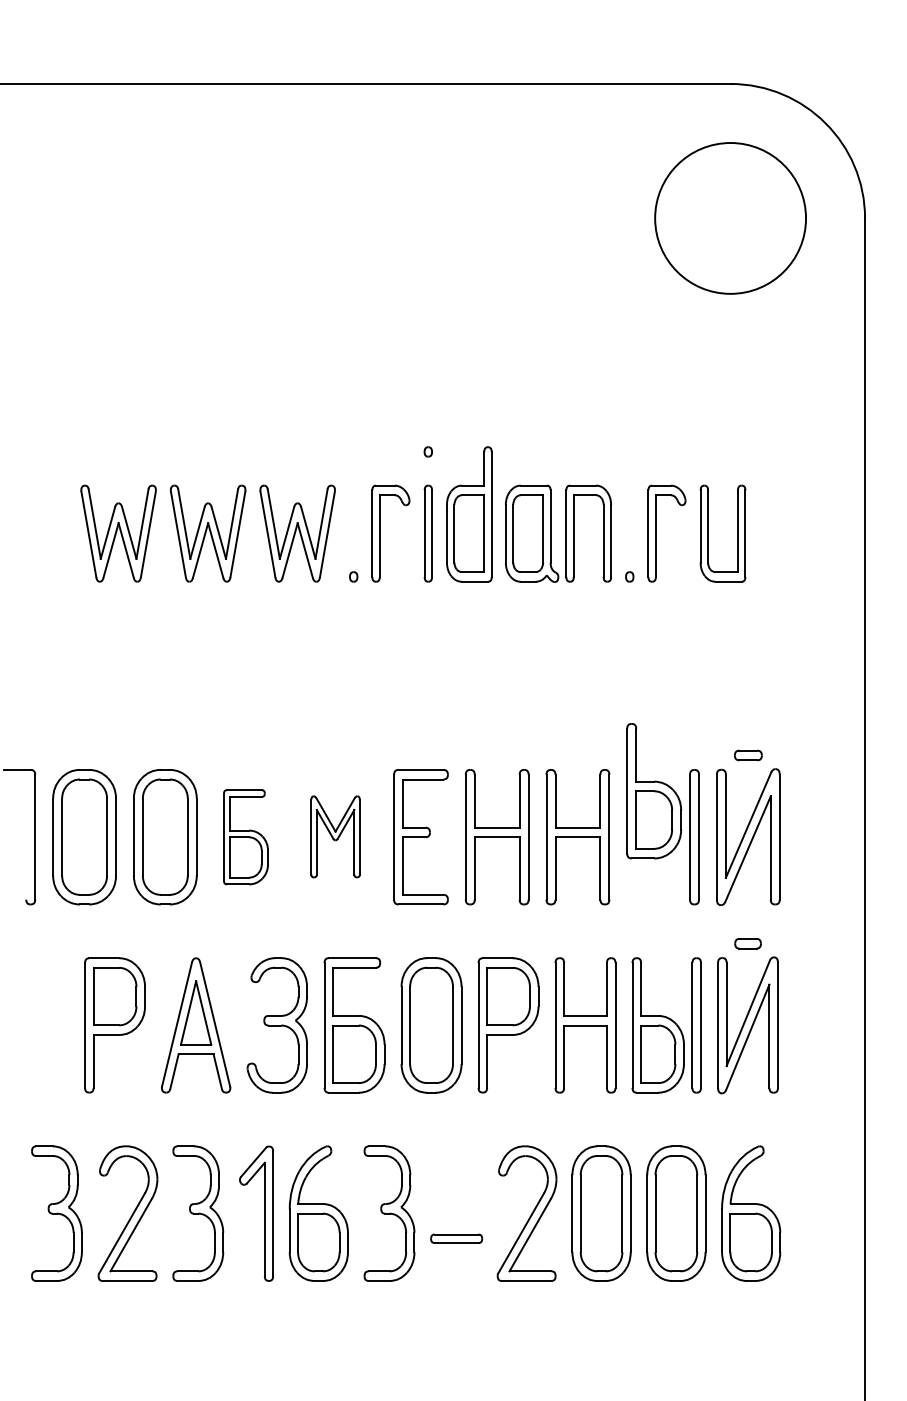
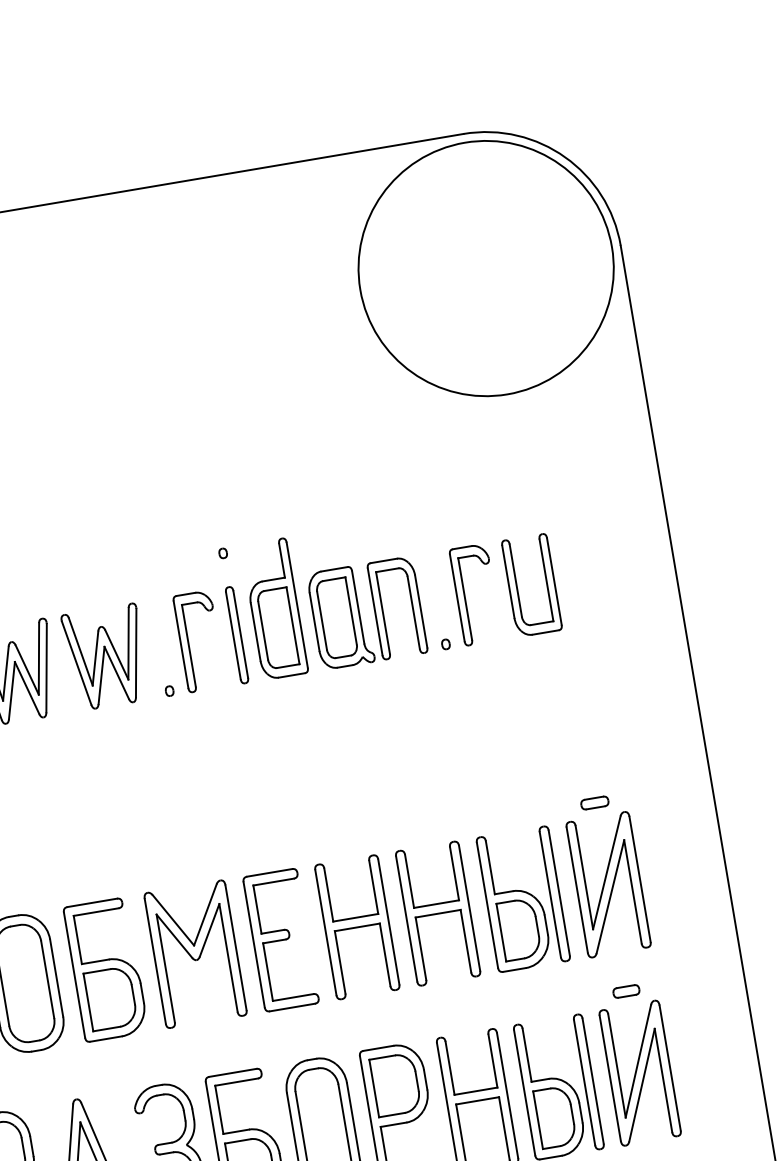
circle: (730, 218) -> (486, 268), size x1.67
part: (653, 791) -> (513, 901), moved
part: (335, 836) -> (195, 953), size x1.67
part: (245, 837) -> (105, 970), size x1.43

